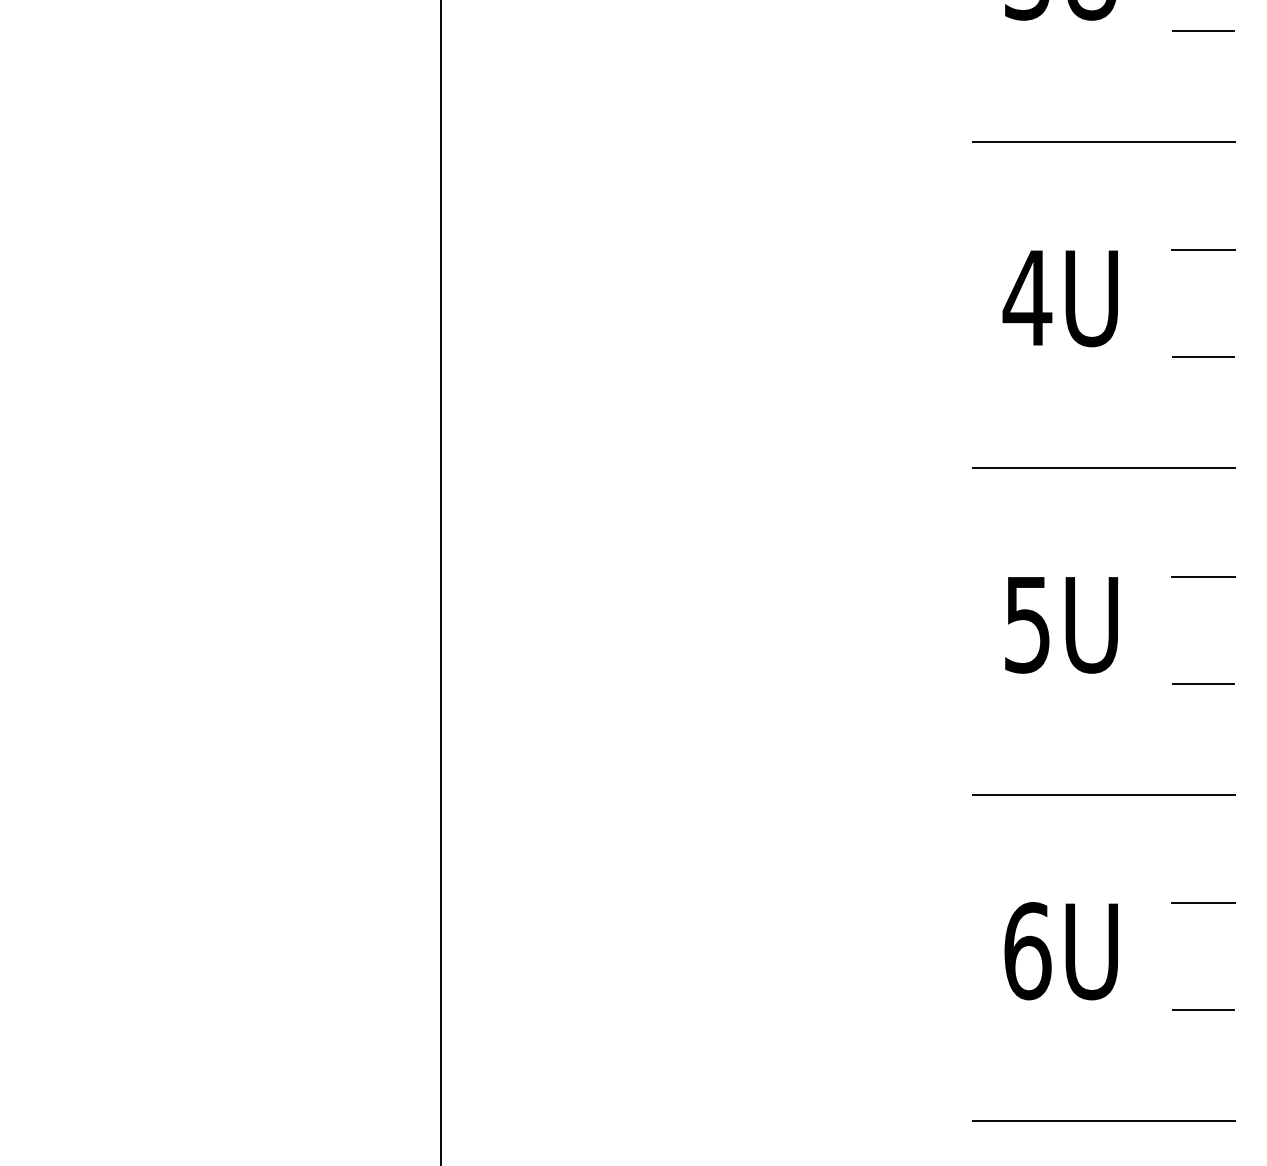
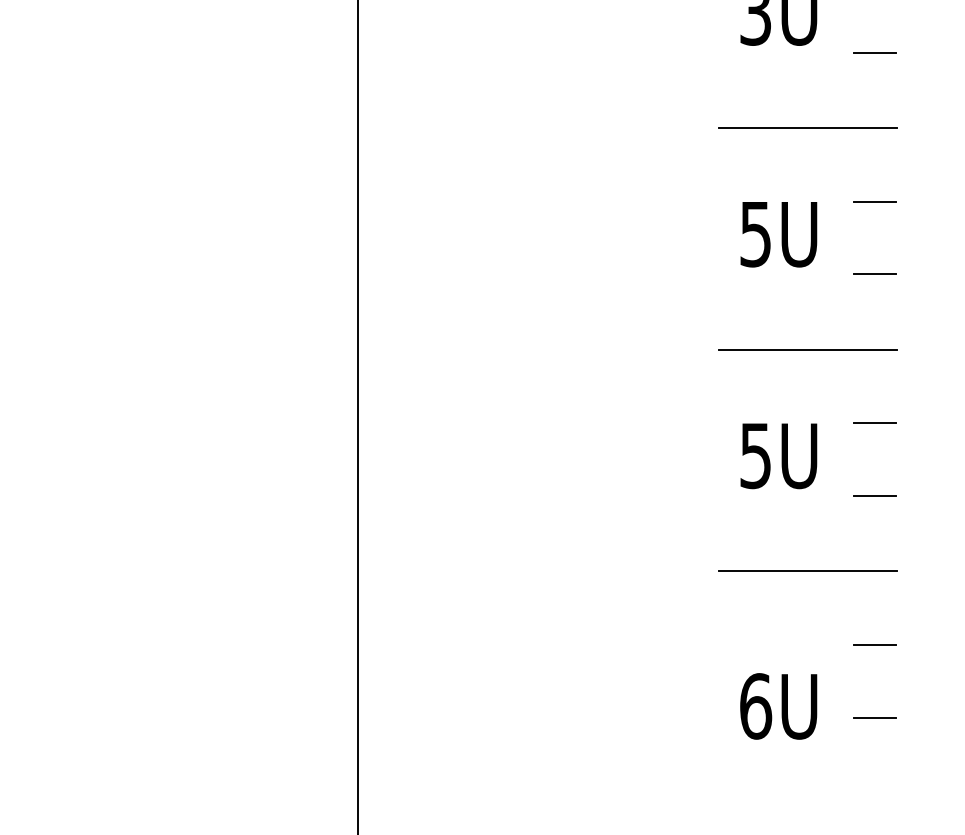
text: (1027, 298) -> (755, 234), 4U -> 5U
text: (1061, 951) -> (778, 706), moved
line: (1103, 1120) -> (807, 792), removed

